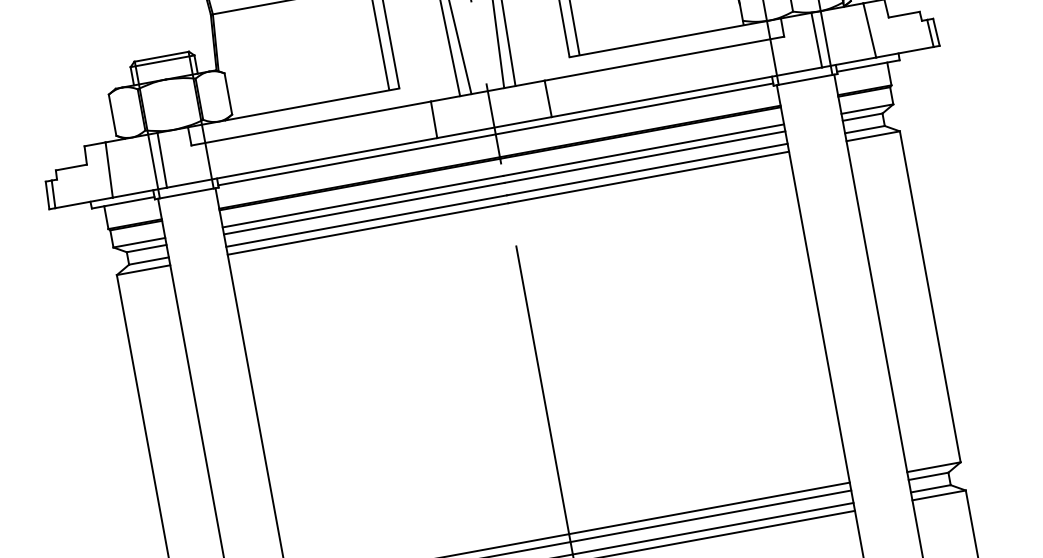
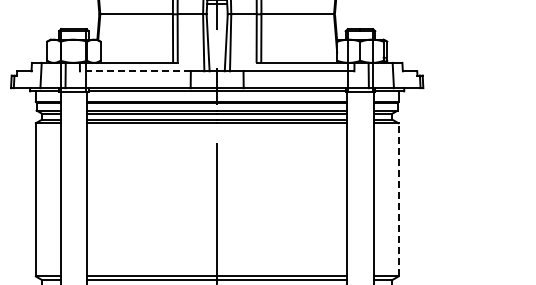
line: (309, 124) -> (134, 71), solid -> dashed
line: (930, 296) -> (398, 199), solid -> dashed

